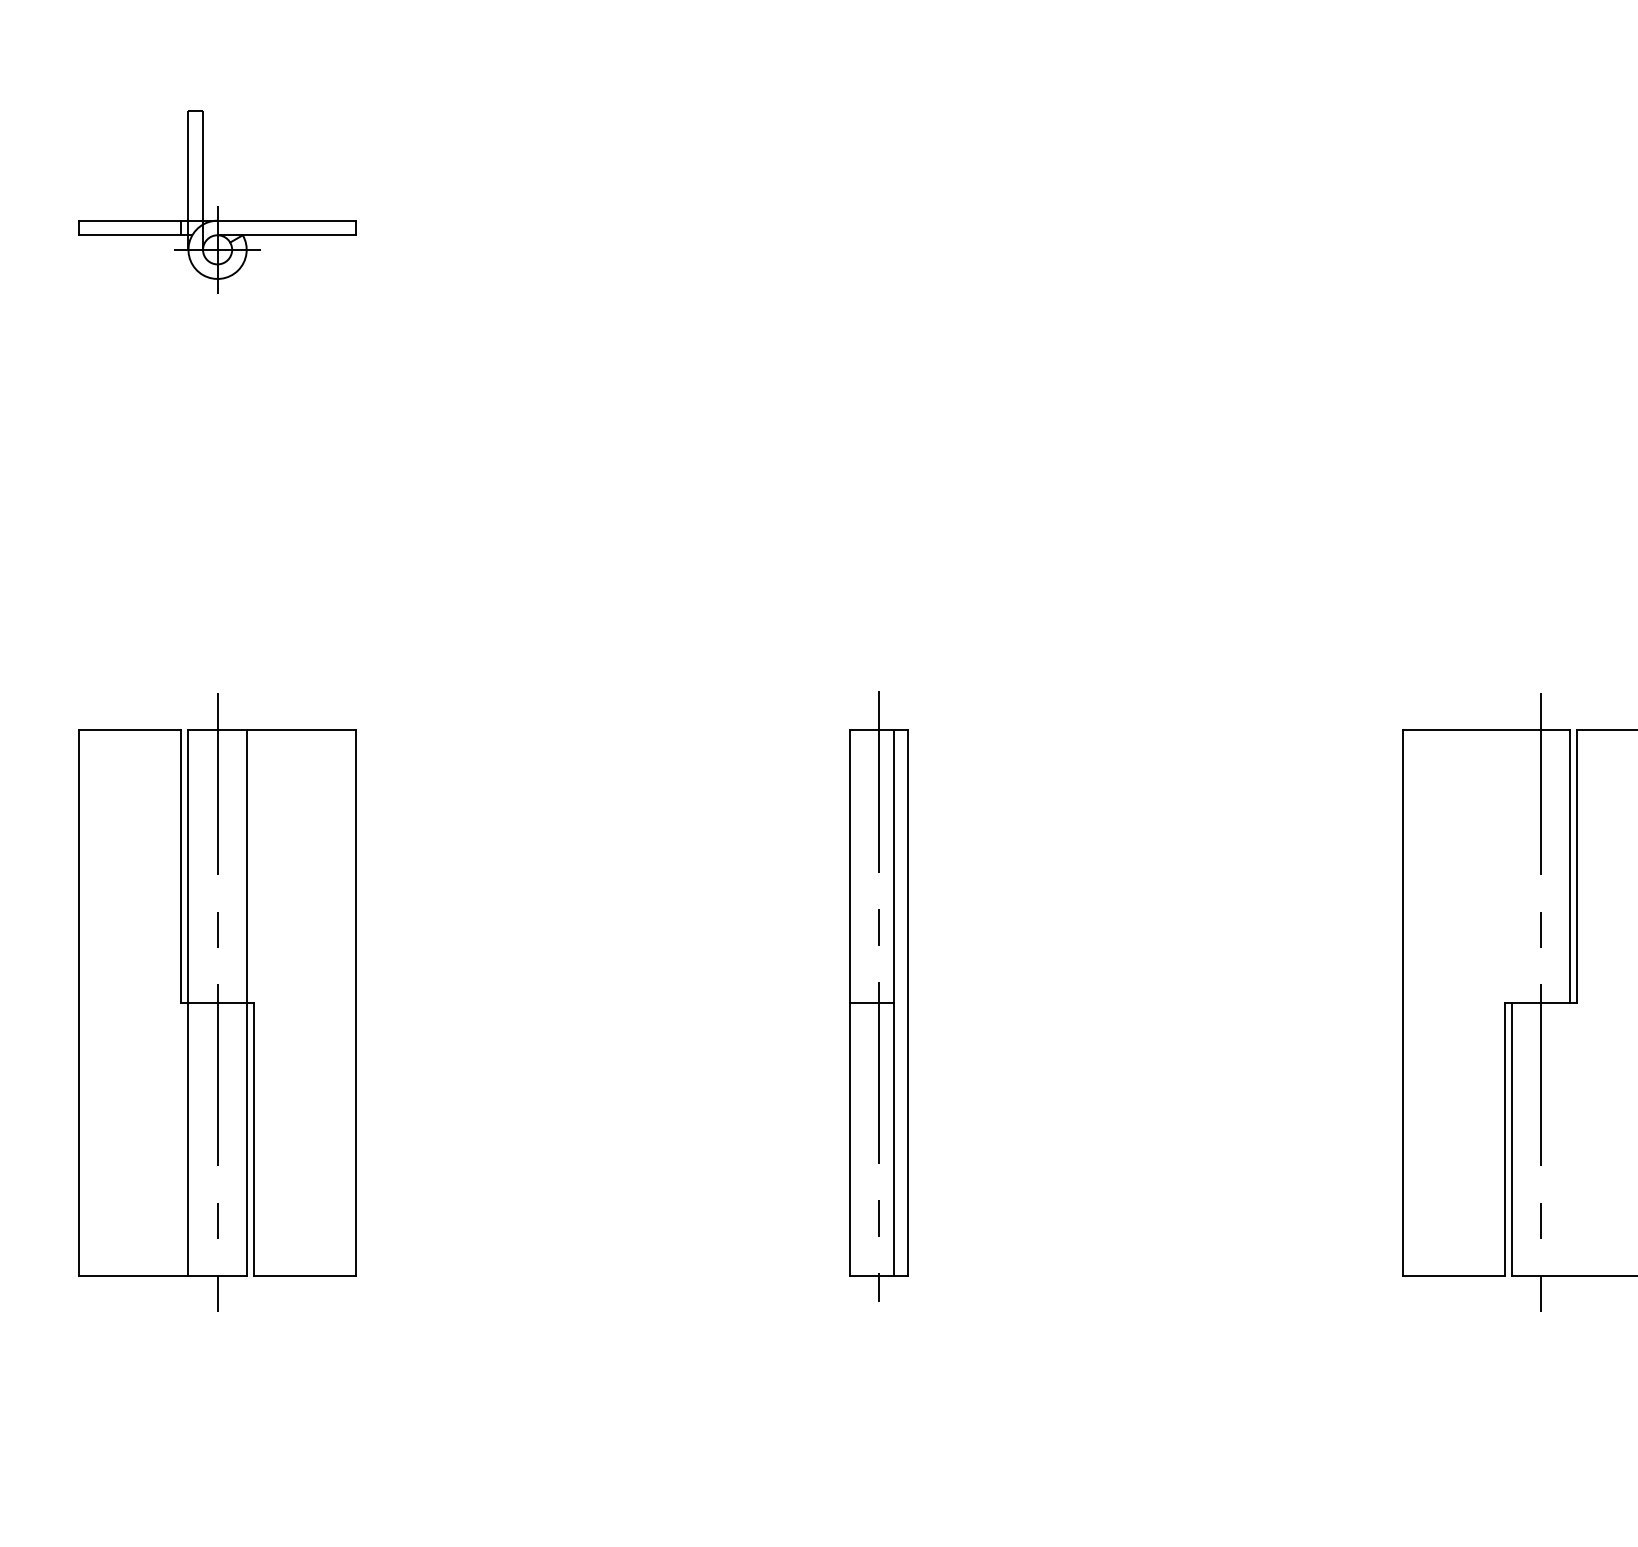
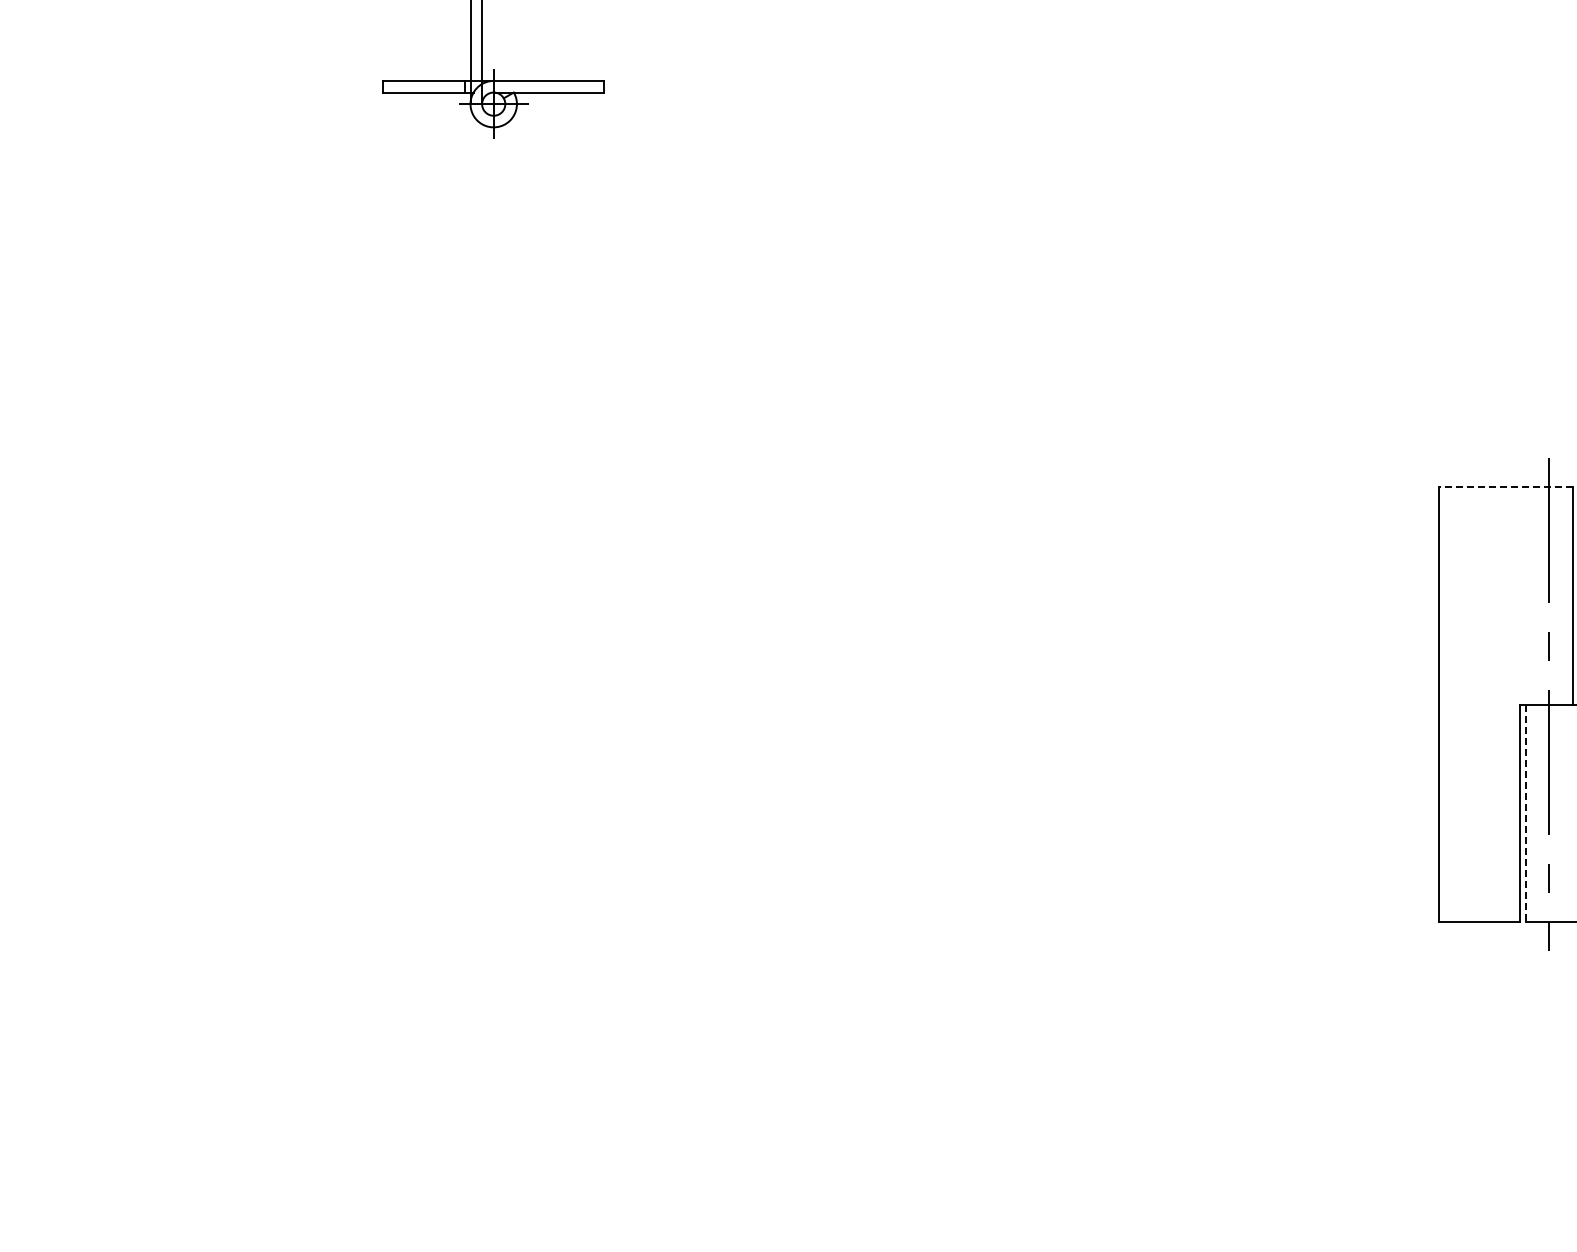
line: (1486, 729) -> (1505, 486), solid -> dashed
part: (879, 996) -> (1021, 699), removed
part: (217, 1002) -> (493, 704), removed
line: (1512, 1139) -> (1526, 813), solid -> dashed

